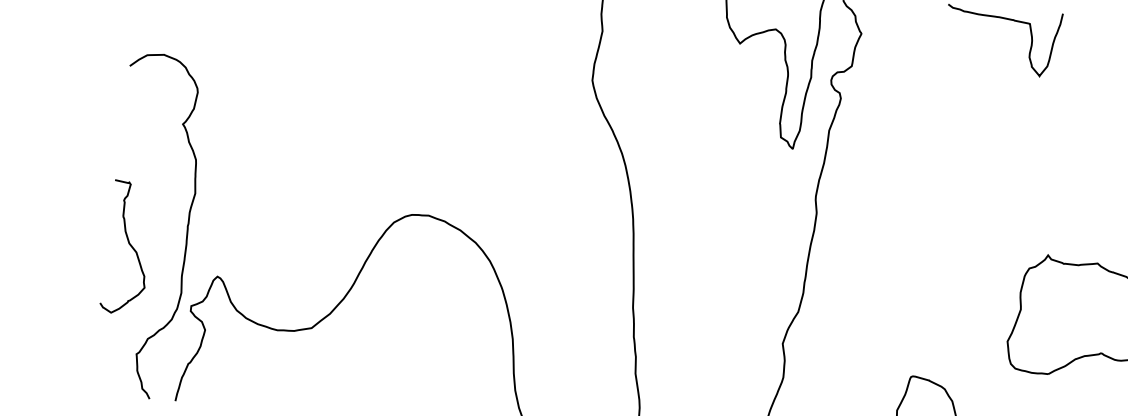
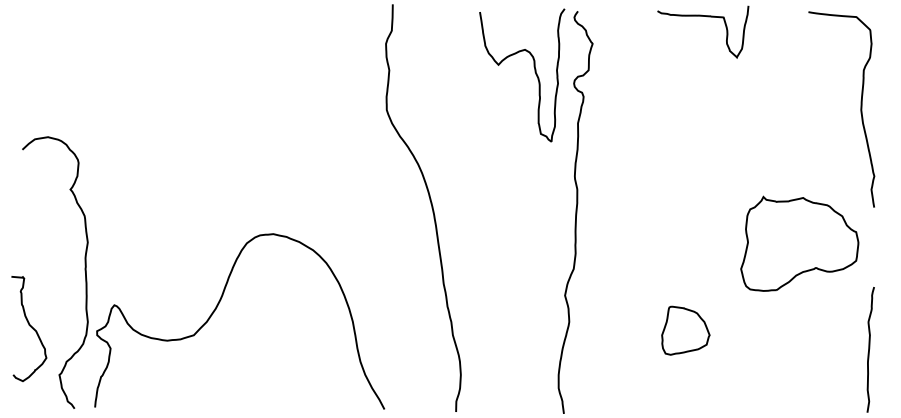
curve: (130, 246) -> (30, 327), moved

